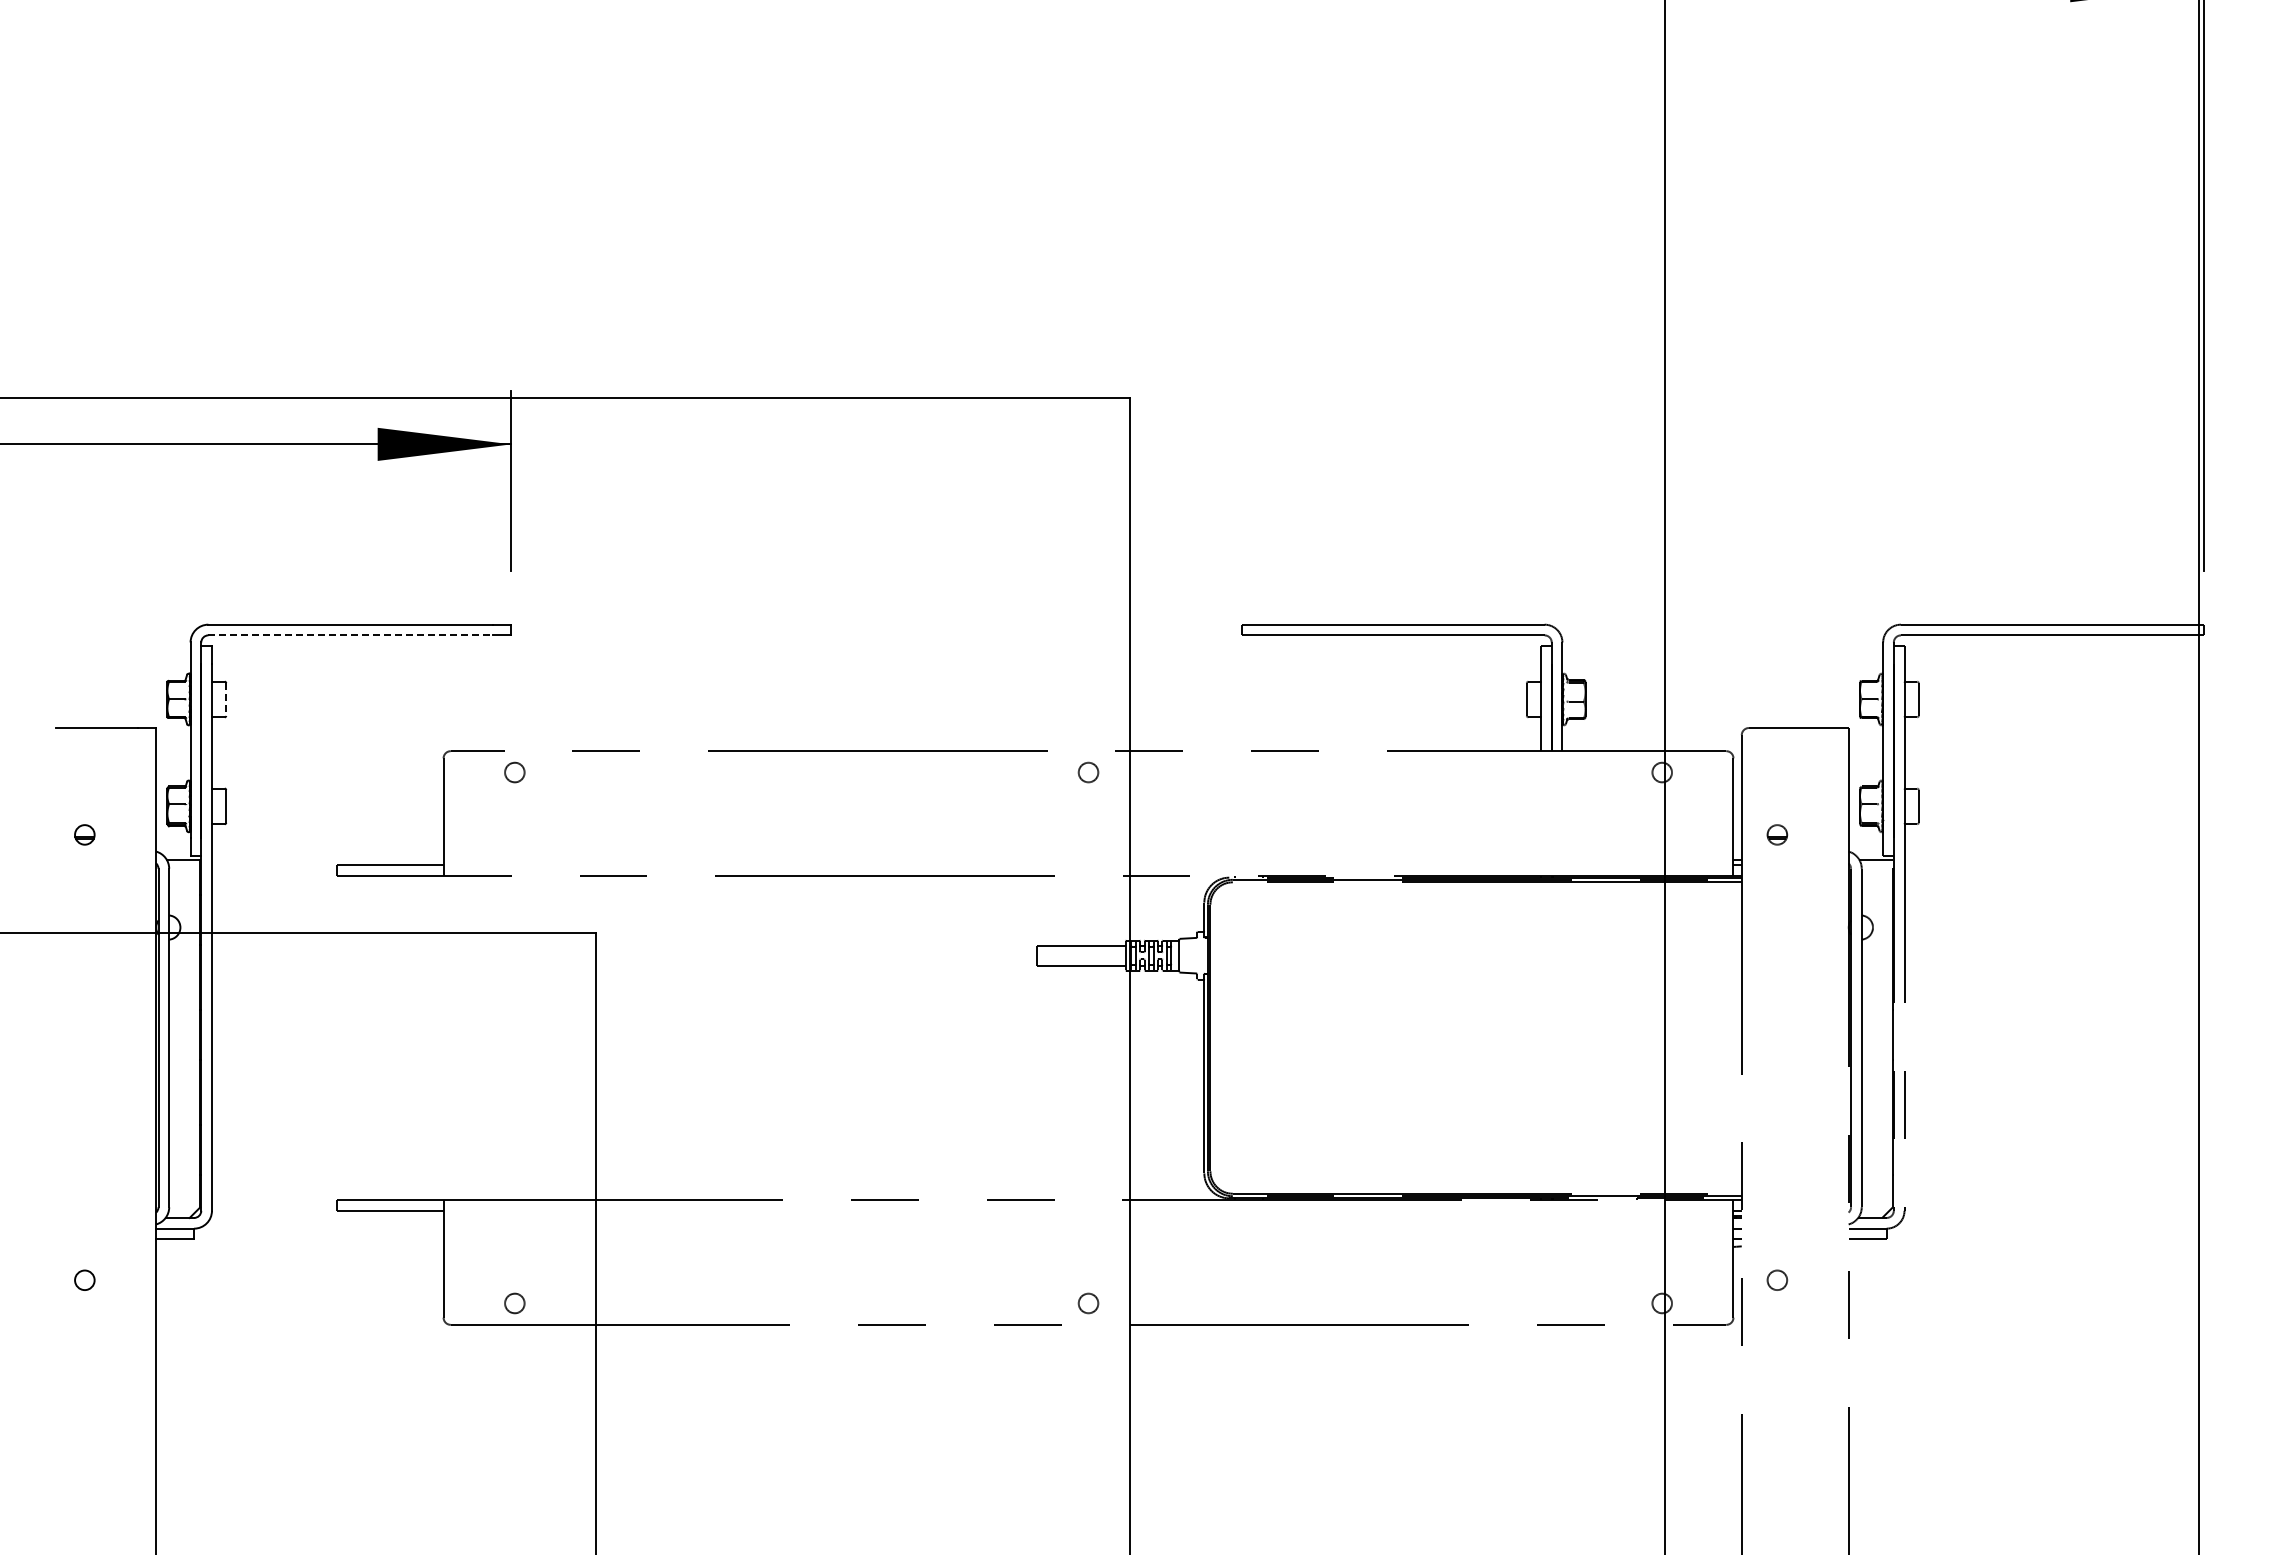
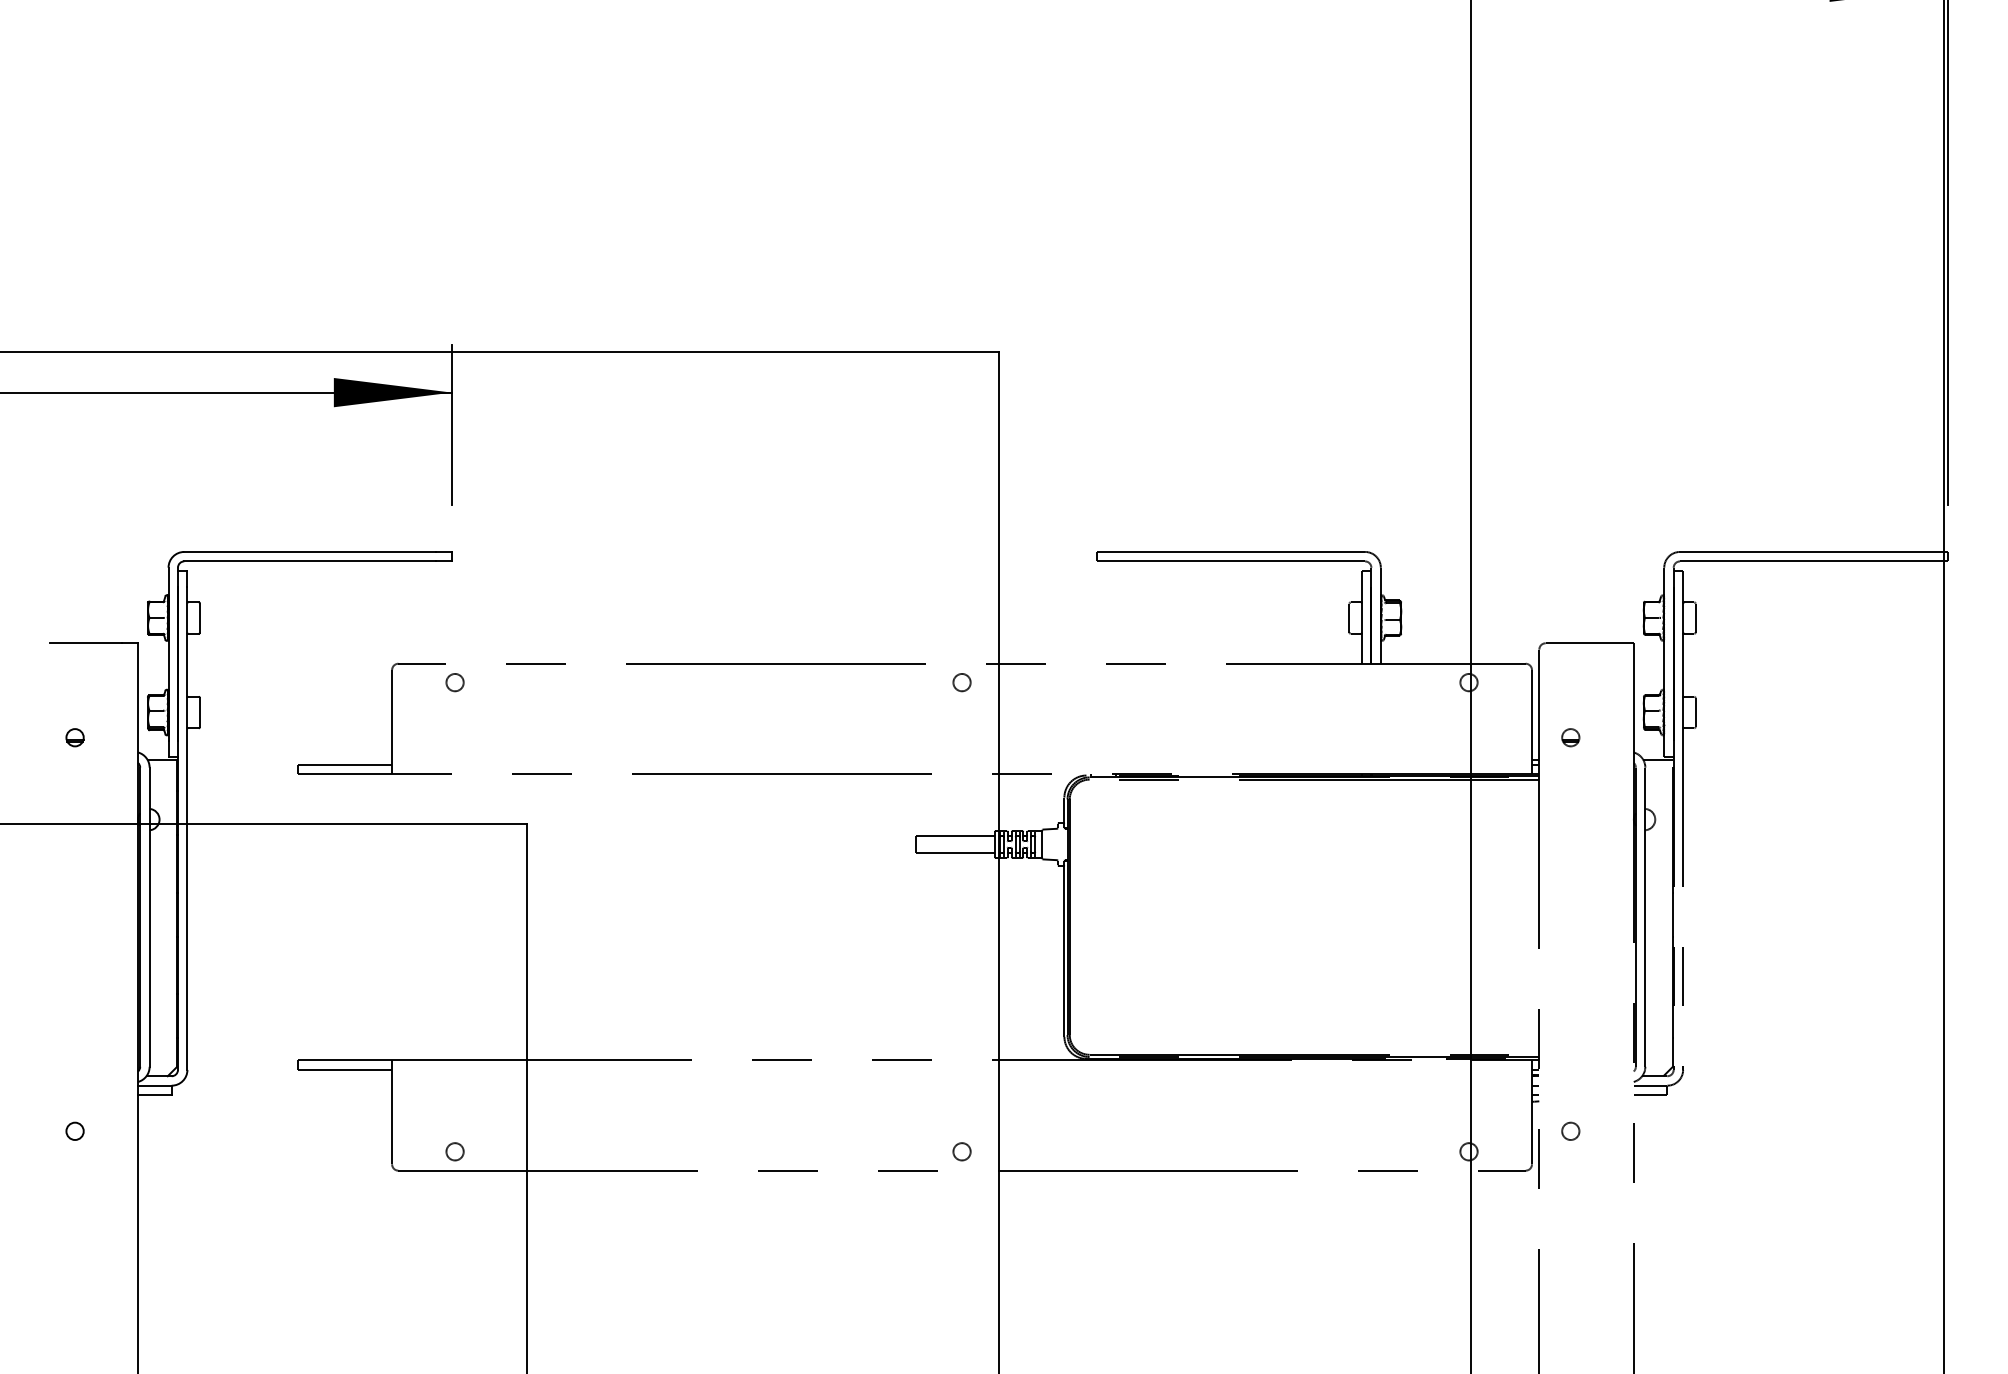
line: (350, 635) -> (309, 561), dashed -> solid
line: (226, 700) -> (200, 618), dashed -> solid

